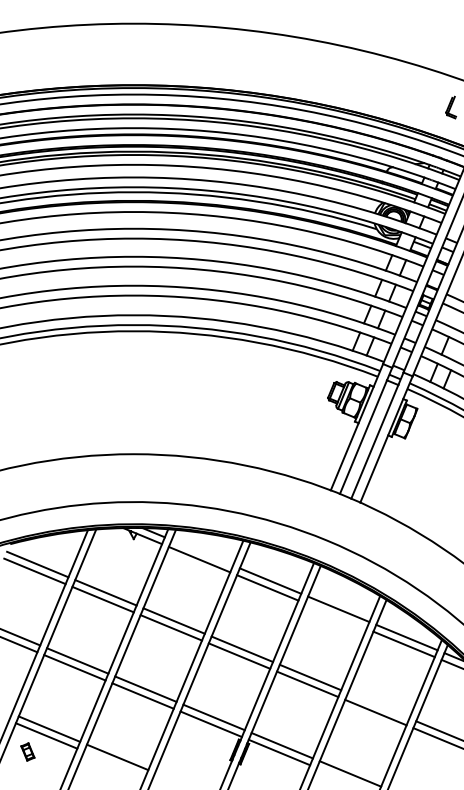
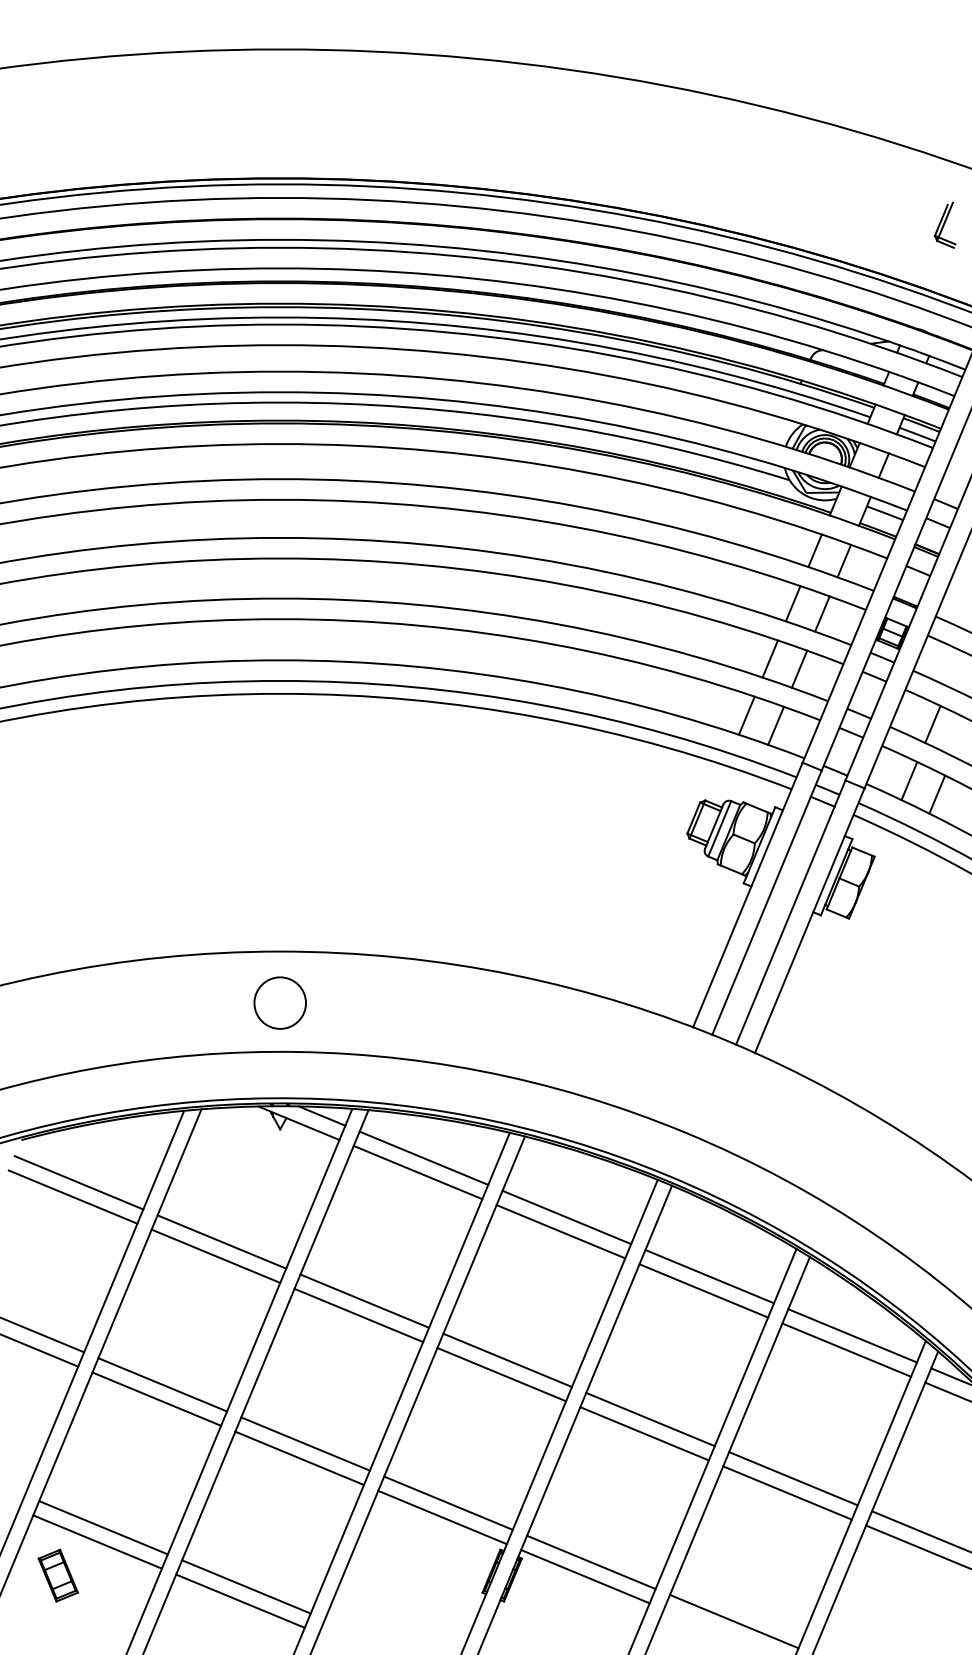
circle: (133, 478) -> (279, 1002), added
line: (202, 552) -> (424, 1157), added
line: (335, 615) -> (702, 1289), added
line: (378, 705) -> (792, 1478), added
part: (27, 751) -> (57, 1574), size x1.43
line: (114, 763) -> (239, 1599), added

